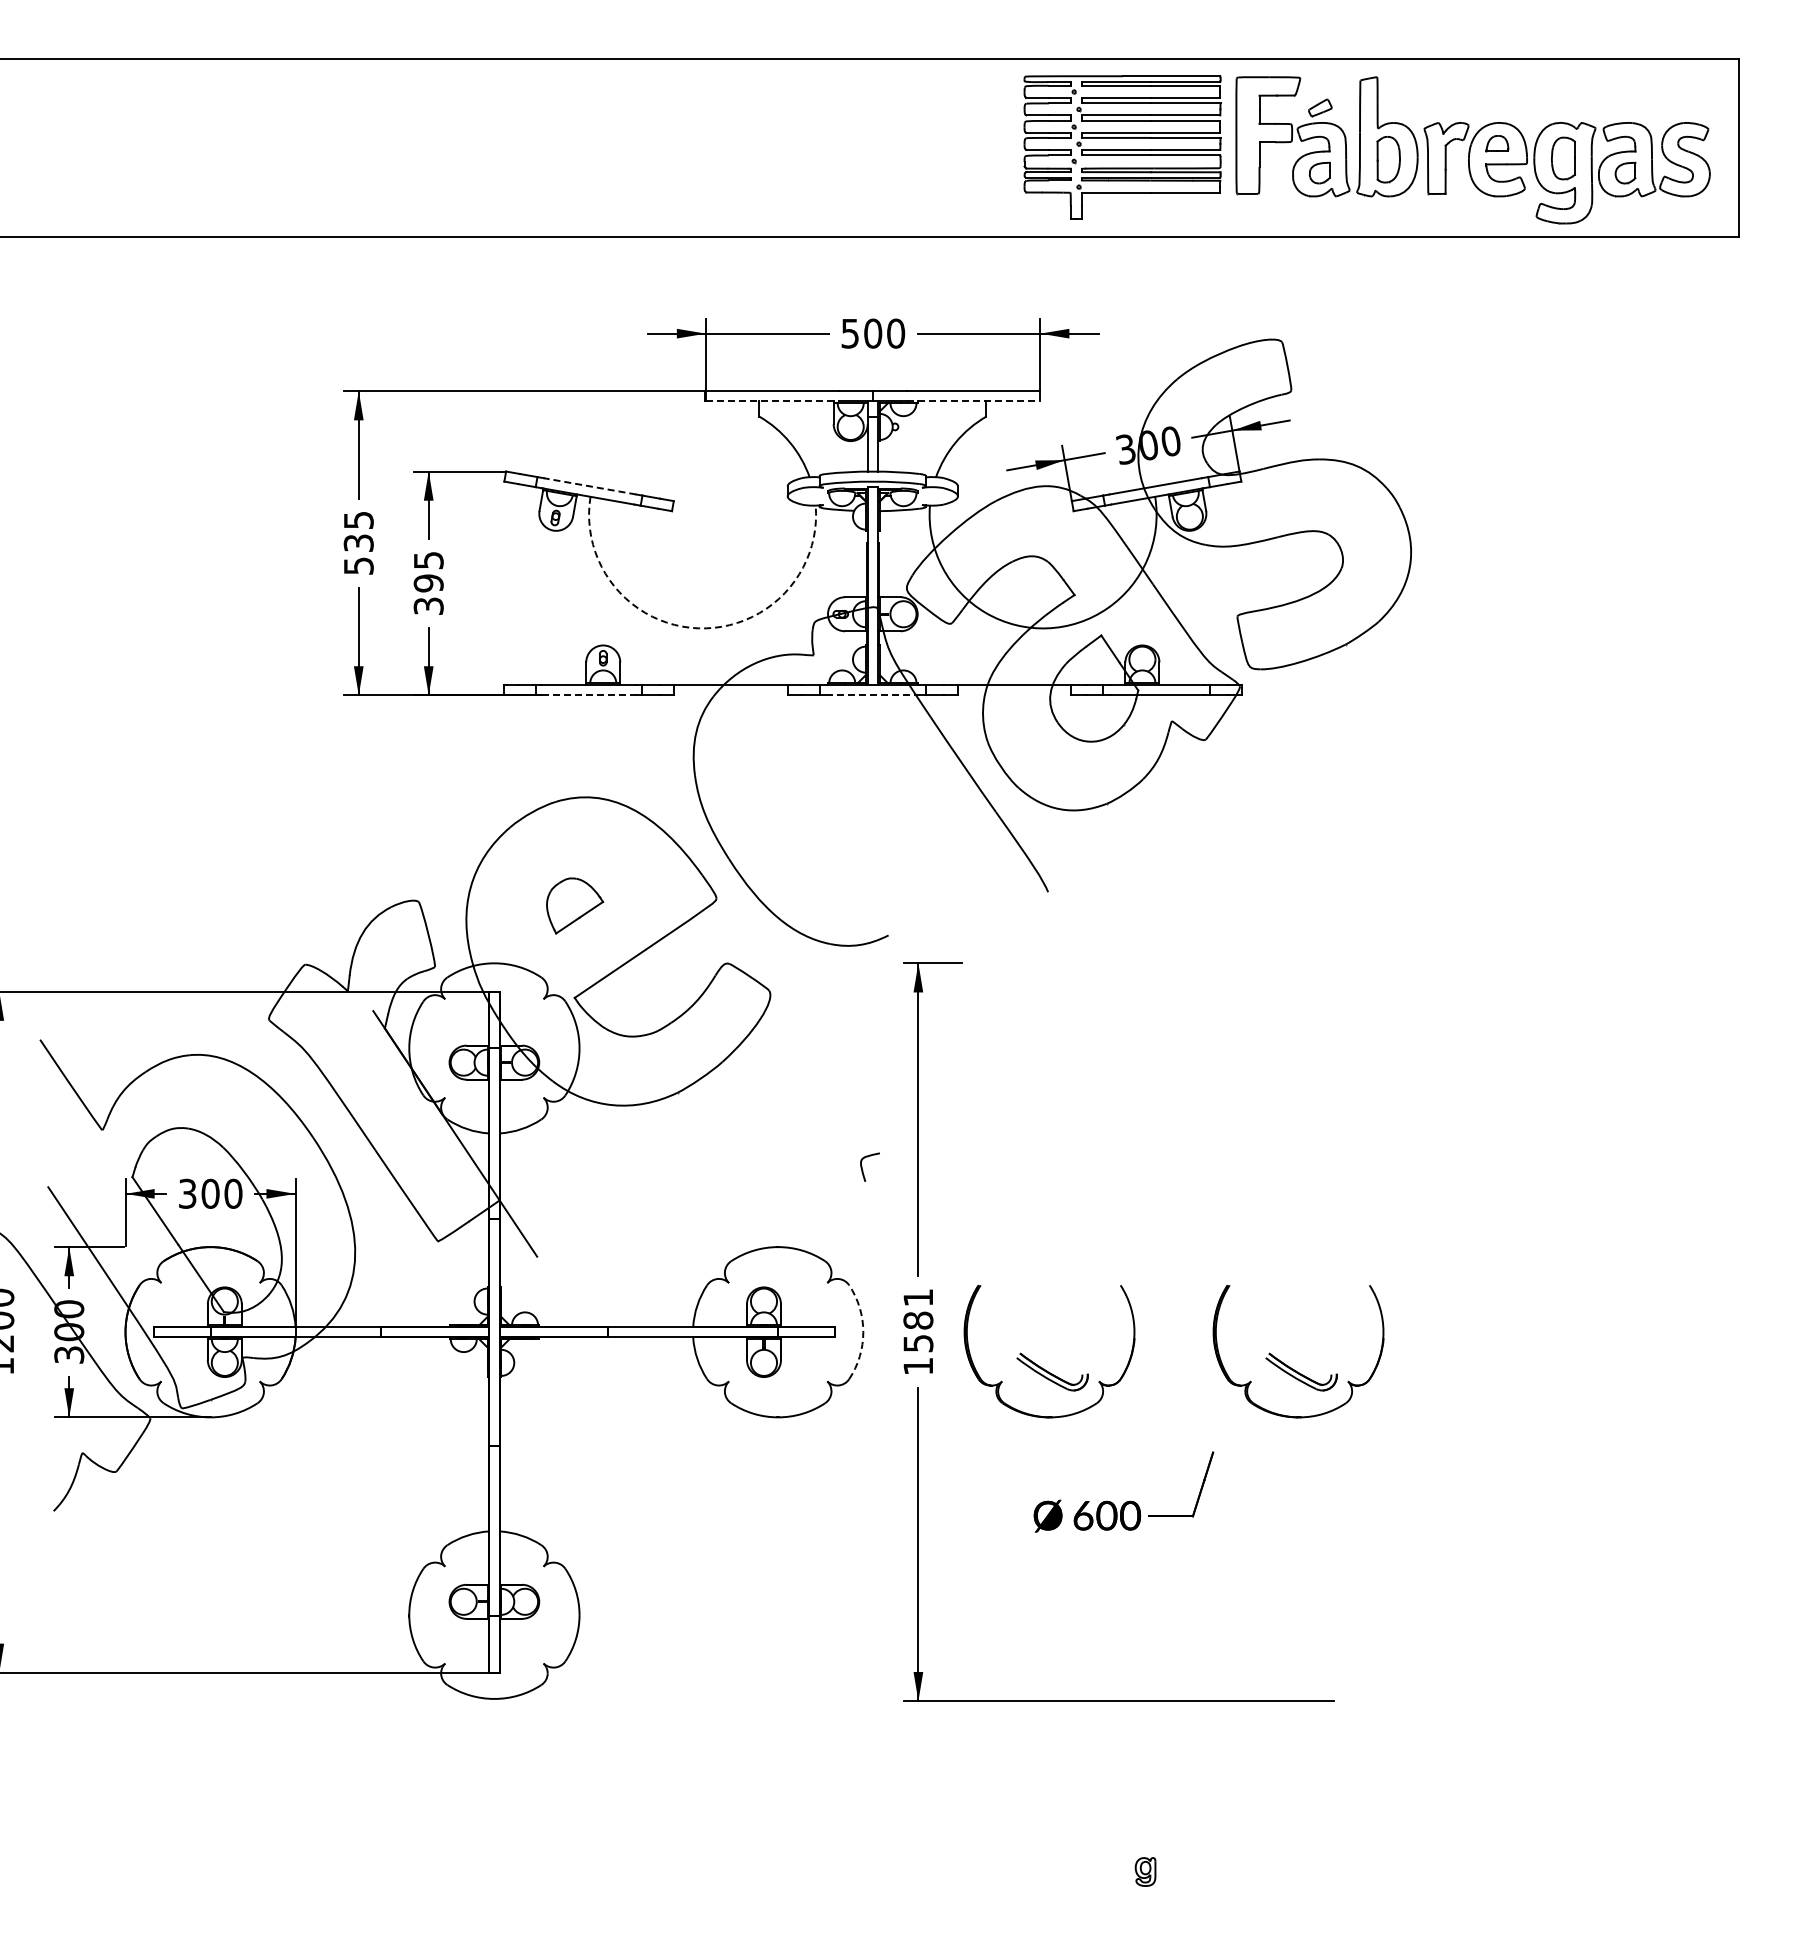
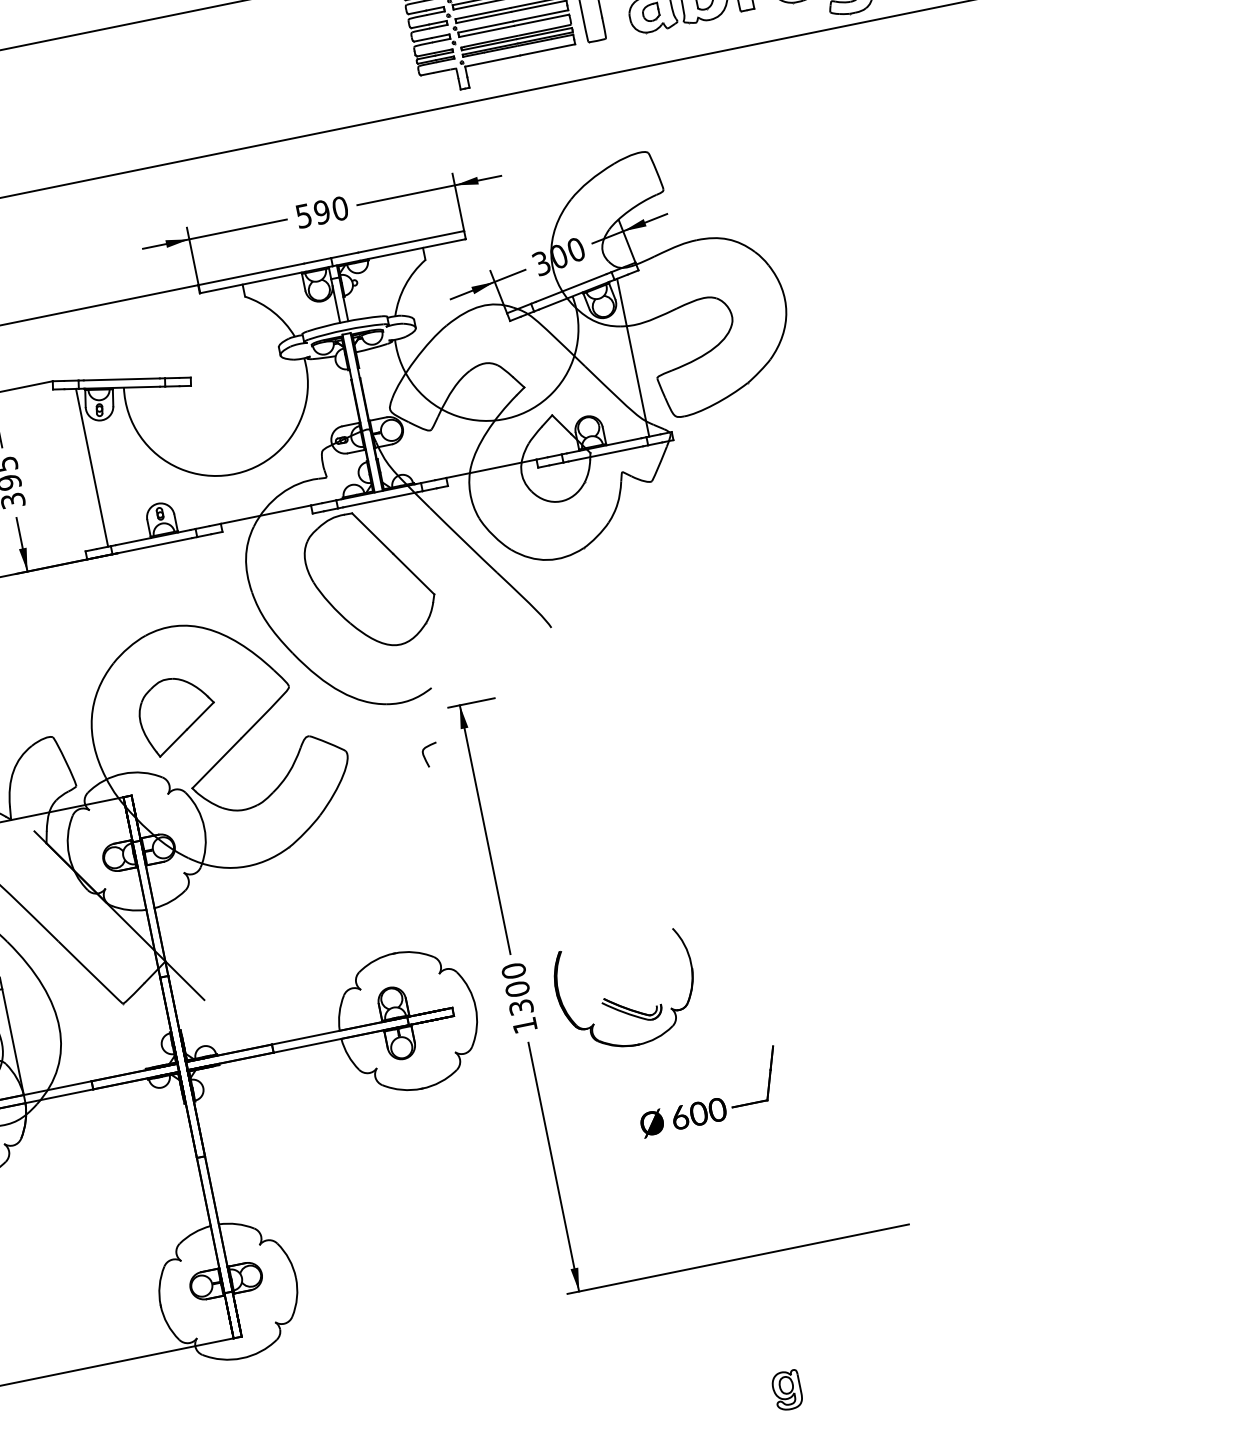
text: (873, 333) -> (322, 212), 500 -> 590
line: (772, 401) -> (253, 282), dashed -> solid
line: (973, 401) -> (412, 250), dashed -> solid
line: (589, 486) -> (121, 379), dashed -> solid
line: (532, 585) -> (92, 467), added
line: (1213, 585) -> (633, 357), added
arc: (698, 628) -> (231, 474), dashed -> solid
line: (589, 695) -> (155, 545), dashed -> solid
line: (872, 695) -> (380, 499), dashed -> solid
part: (840, 789) -> (369, 579), added
part: (574, 905) -> (177, 714), size x1.67
curve: (862, 1166) -> (424, 755), moved
text: (918, 1319) -> (517, 988), 1581 -> 1300
arc: (863, 1332) -> (475, 1007), dashed -> solid
part: (1288, 1365) -> (818, 965), removed
part: (1145, 1871) -> (787, 1390), size x1.67

